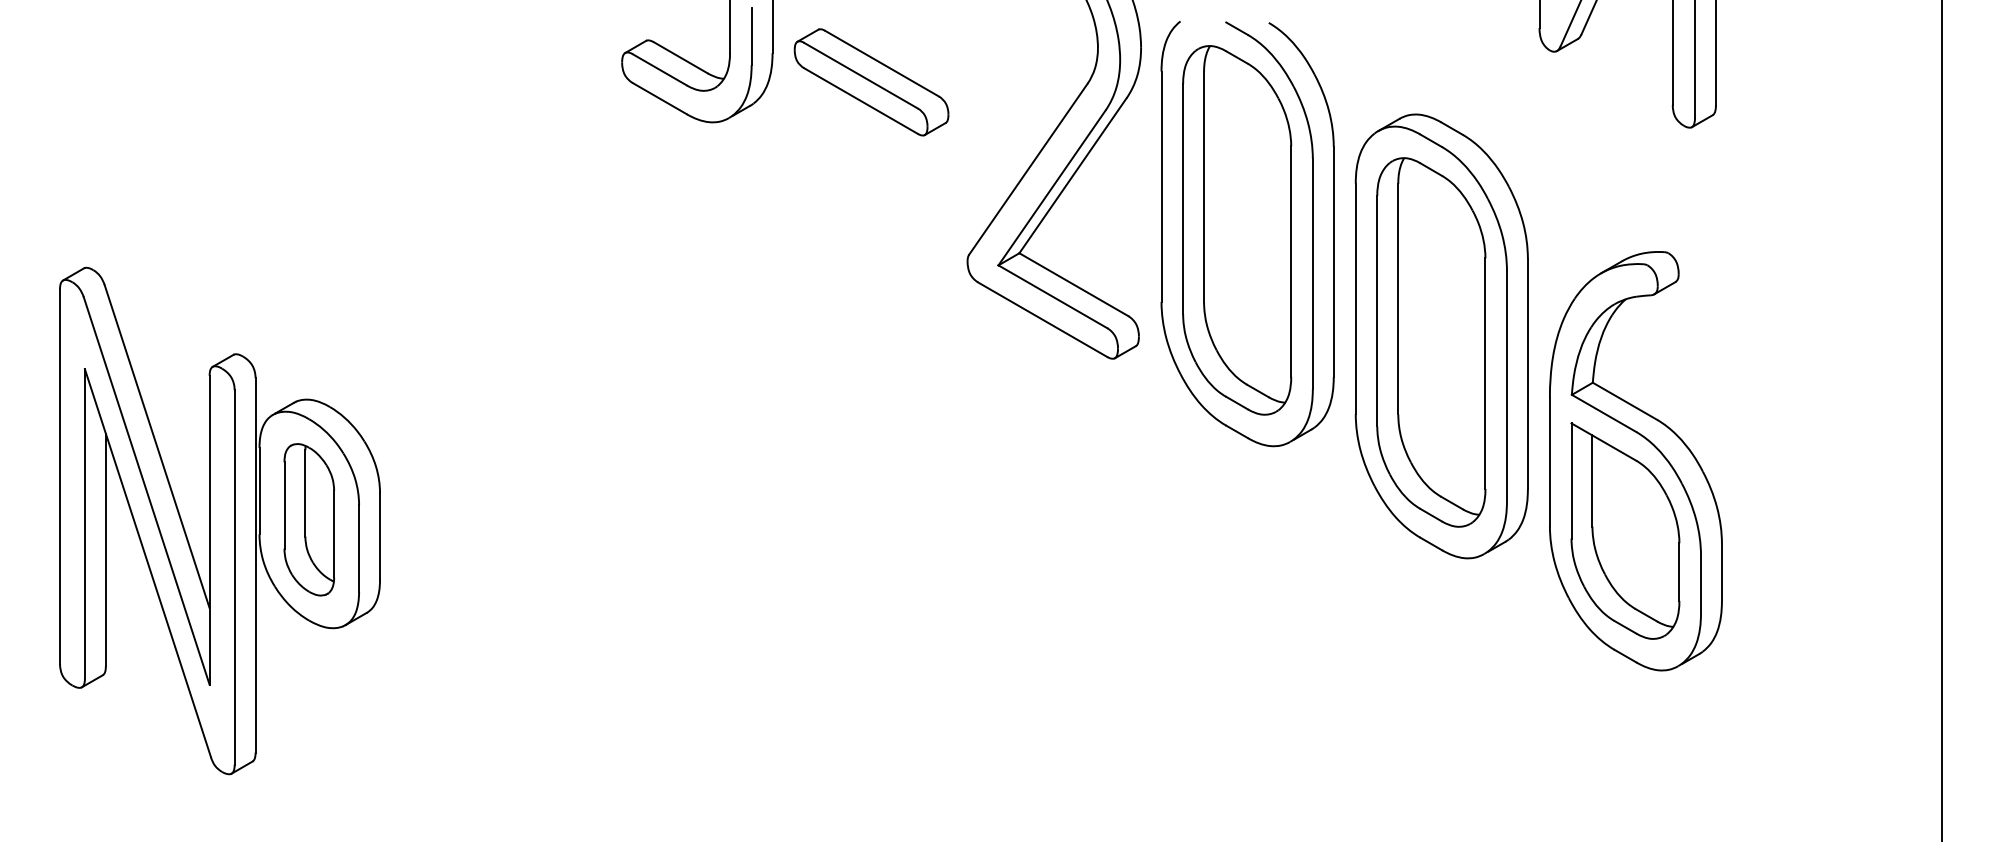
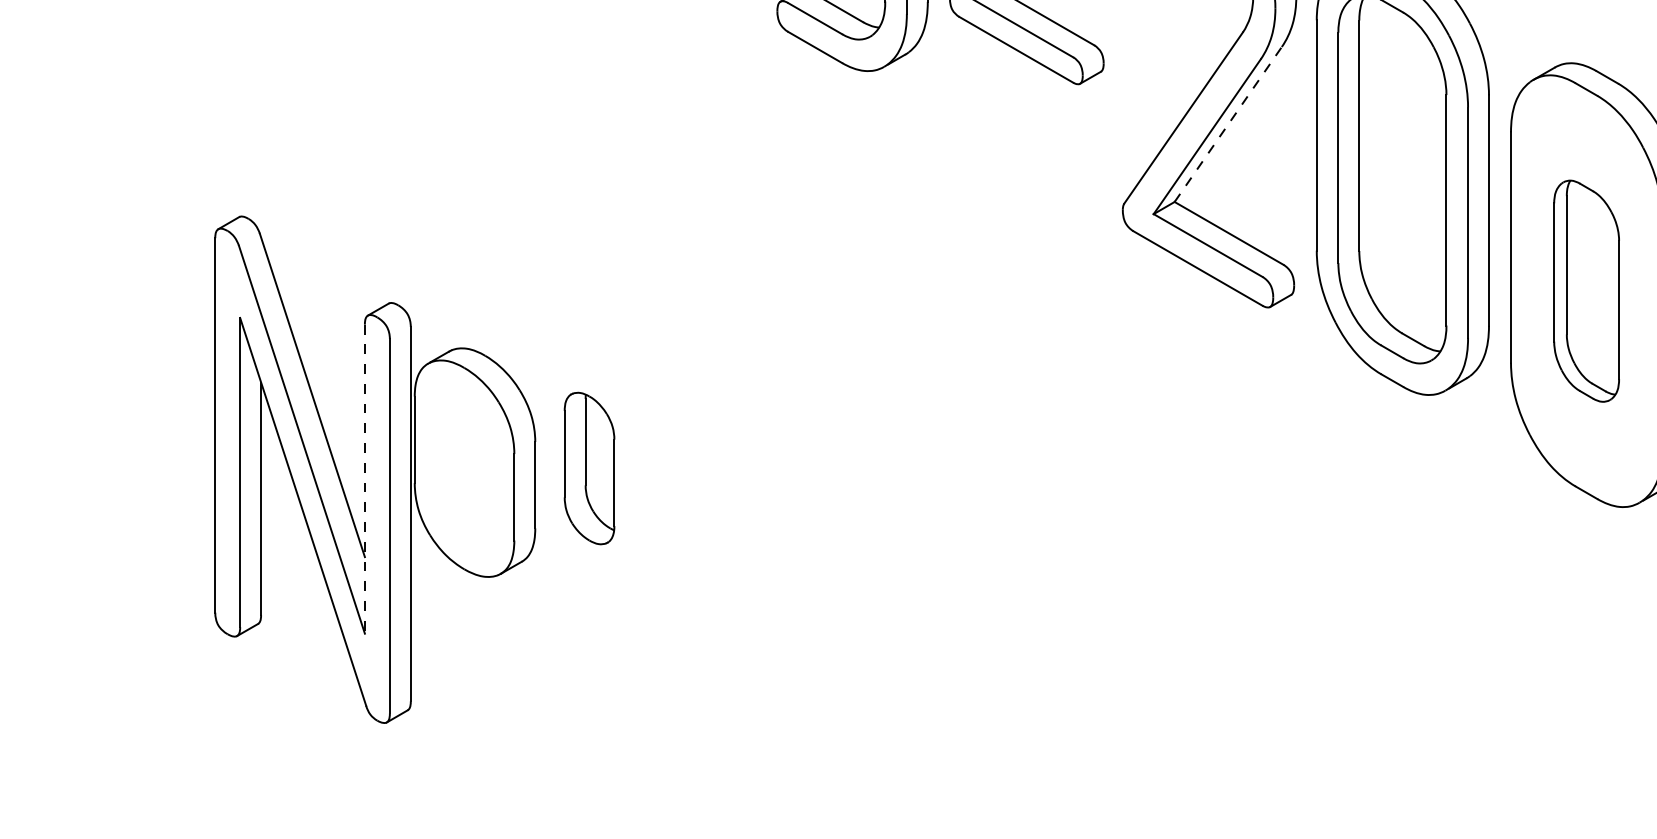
line: (1073, 175) -> (1228, 124), solid -> dashed
part: (1431, 342) -> (1586, 291), size x0.6
part: (308, 519) -> (588, 468), moved
line: (209, 530) -> (364, 479), solid -> dashed

